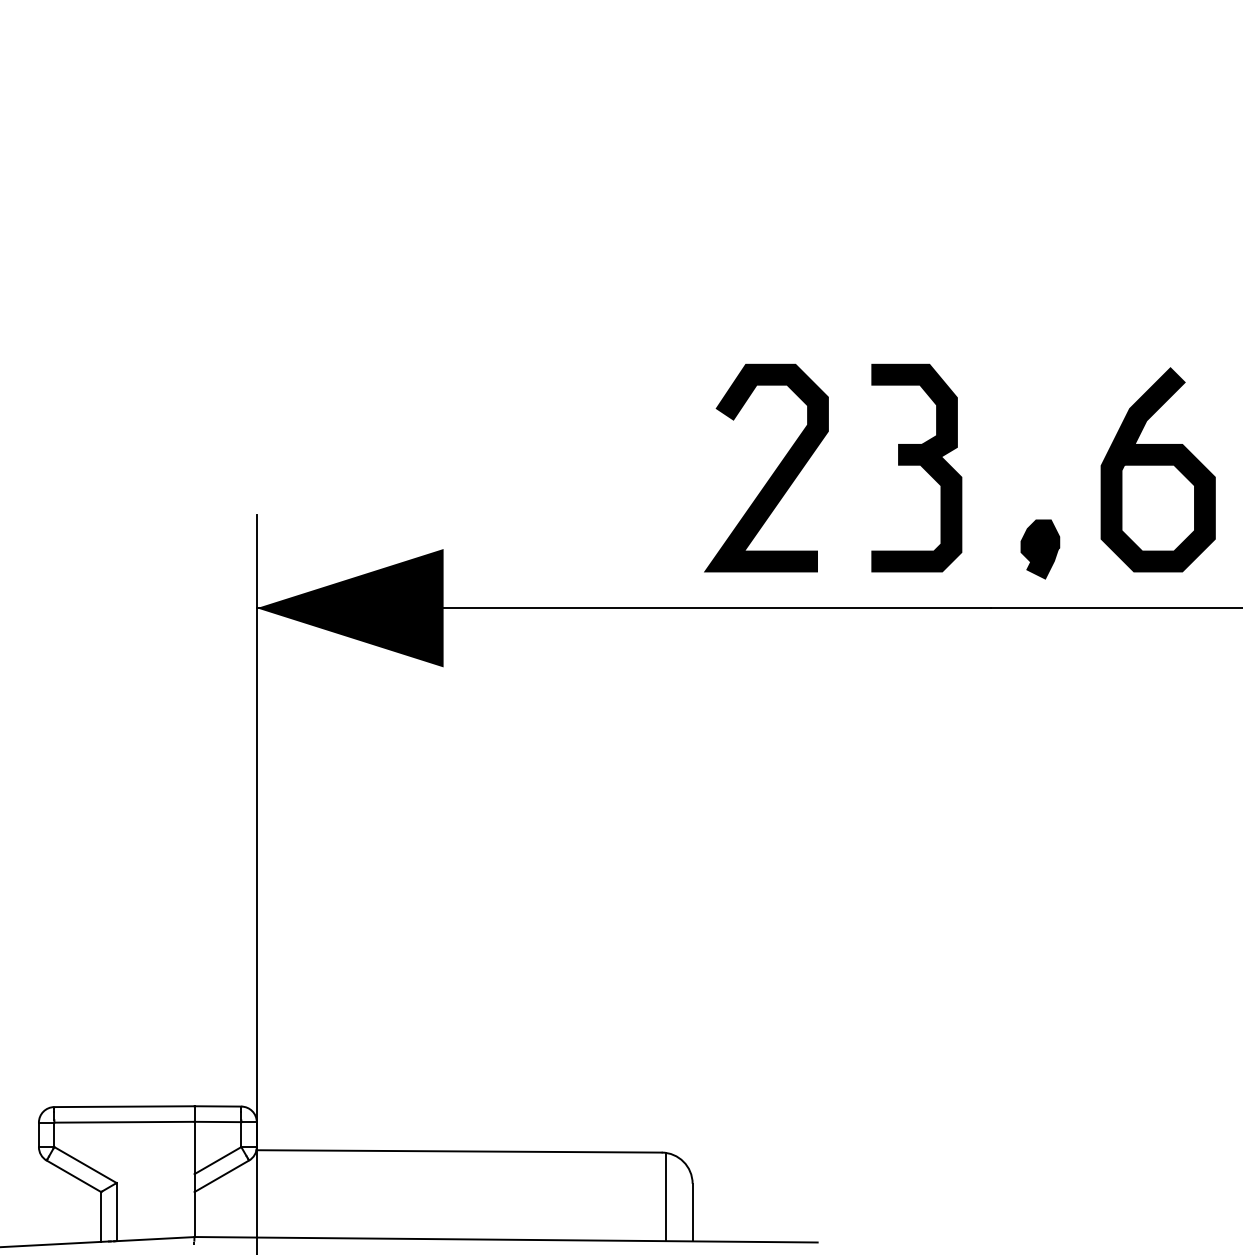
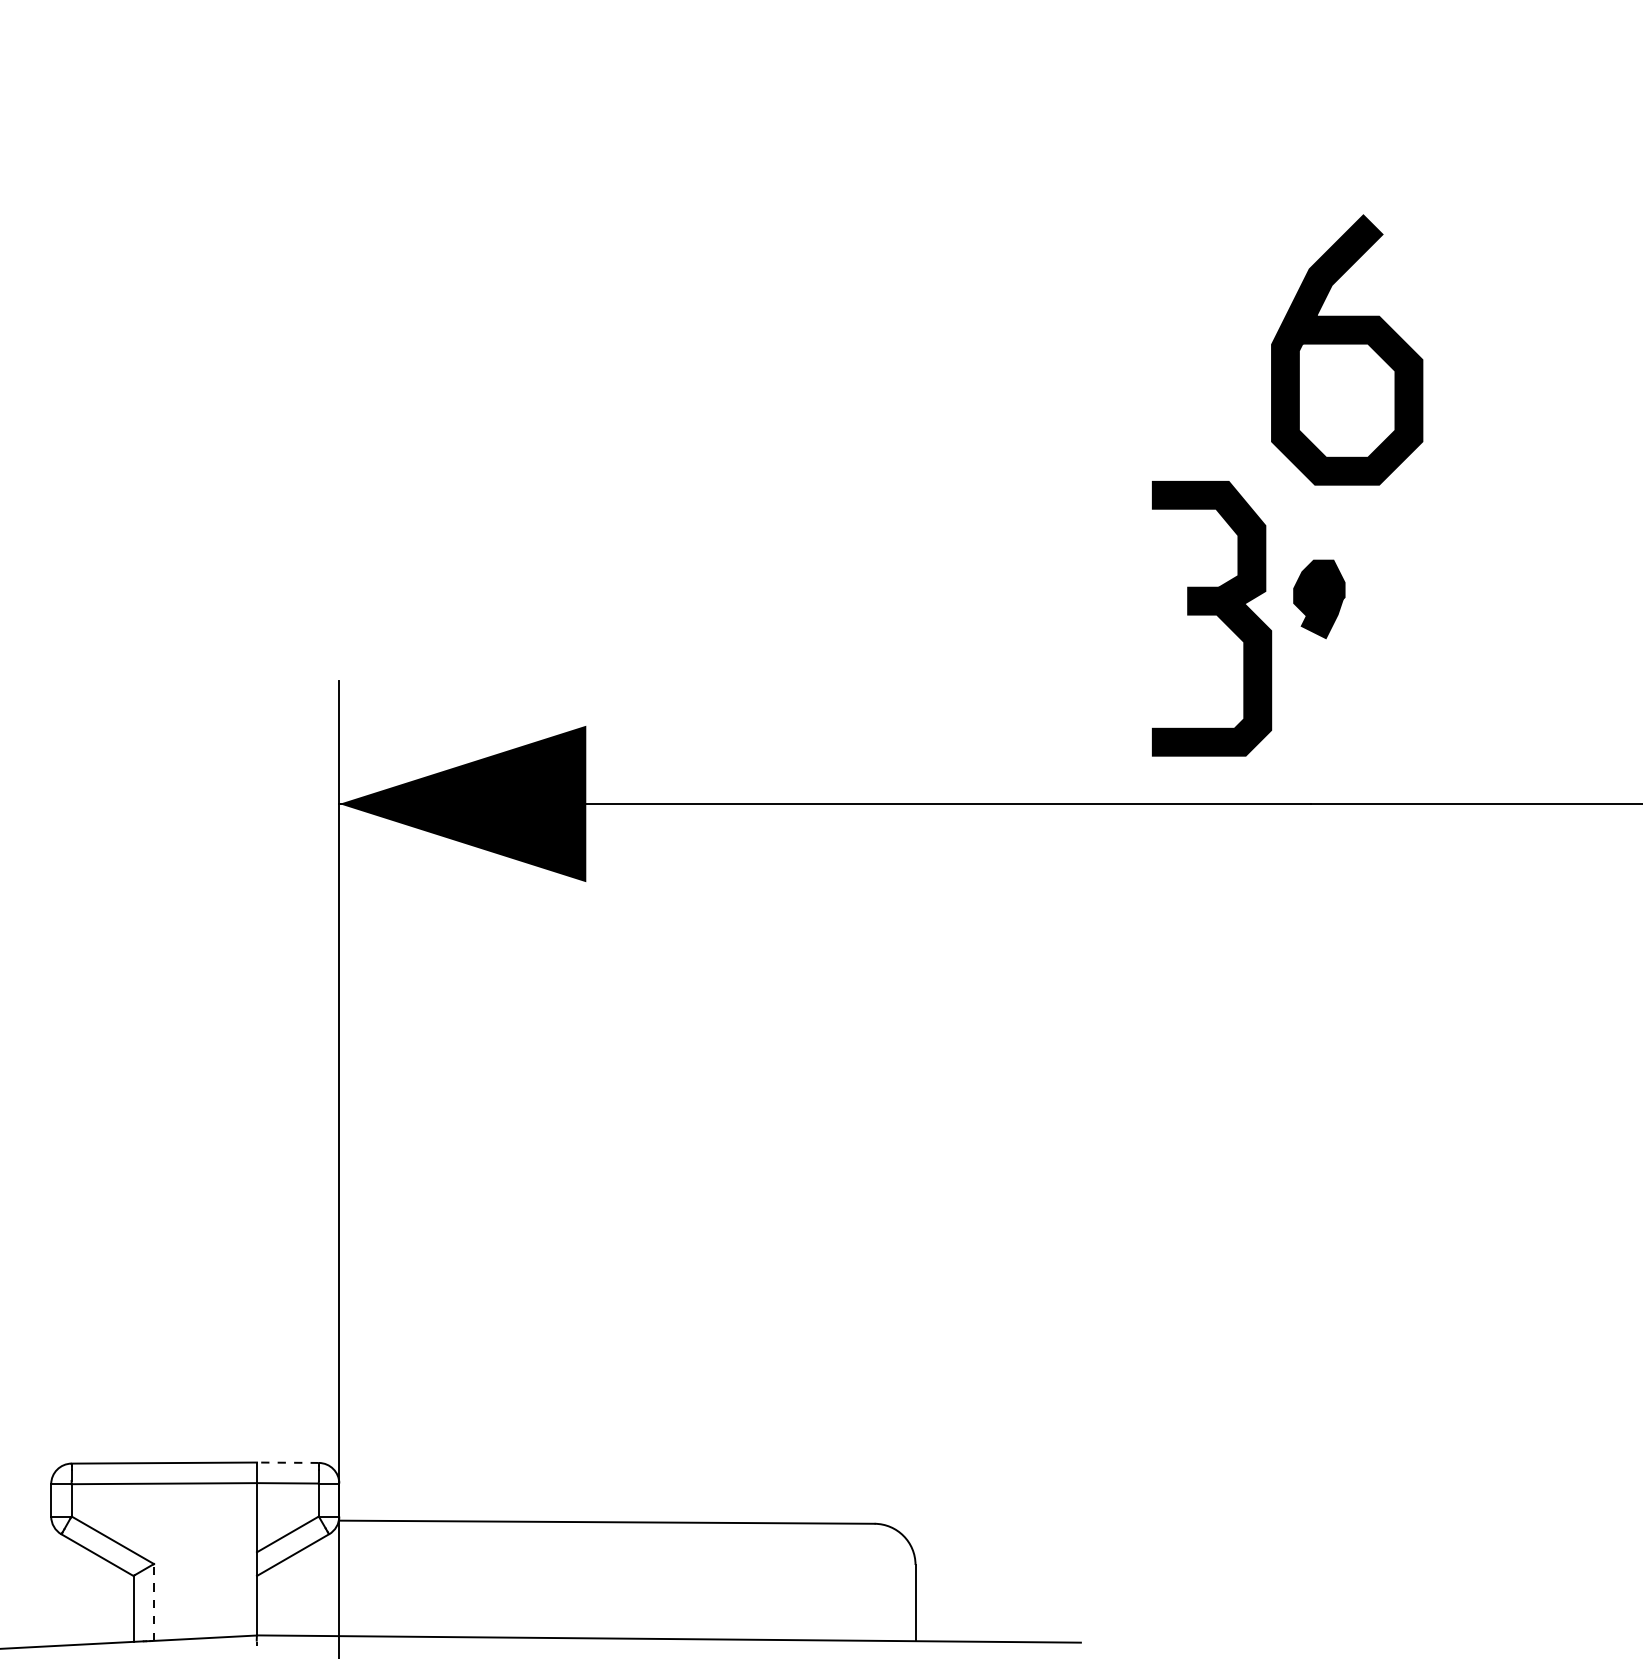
curve: (1158, 465) -> (1347, 344), moved
curve: (773, 472) -> (1022, 624), removed
part: (1040, 549) -> (1319, 599), moved
line: (217, 1106) -> (287, 1462), solid -> dashed
line: (666, 1196) -> (880, 1582), removed
line: (117, 1211) -> (154, 1601), solid -> dashed

